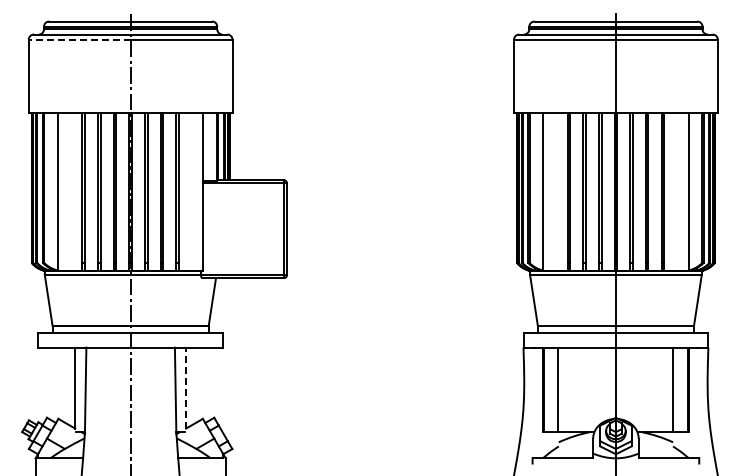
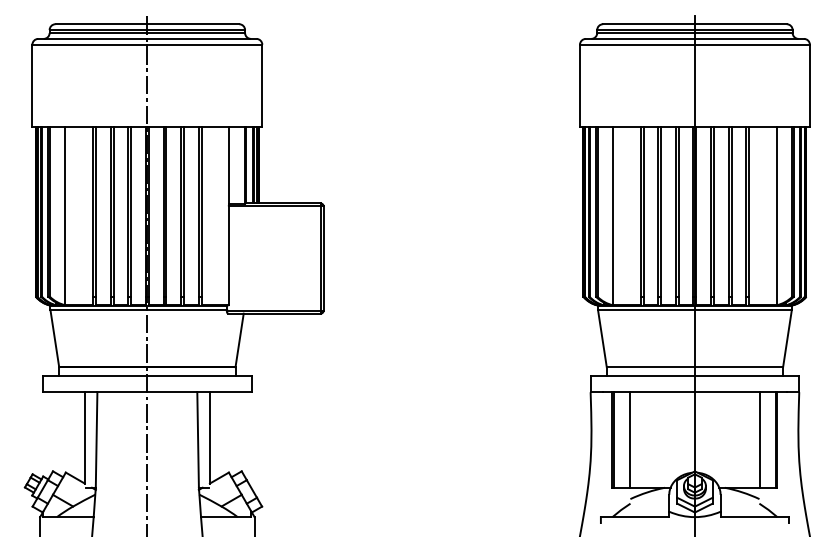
line: (79, 39) -> (89, 44), dashed -> solid
line: (186, 387) -> (210, 437), dashed -> solid

